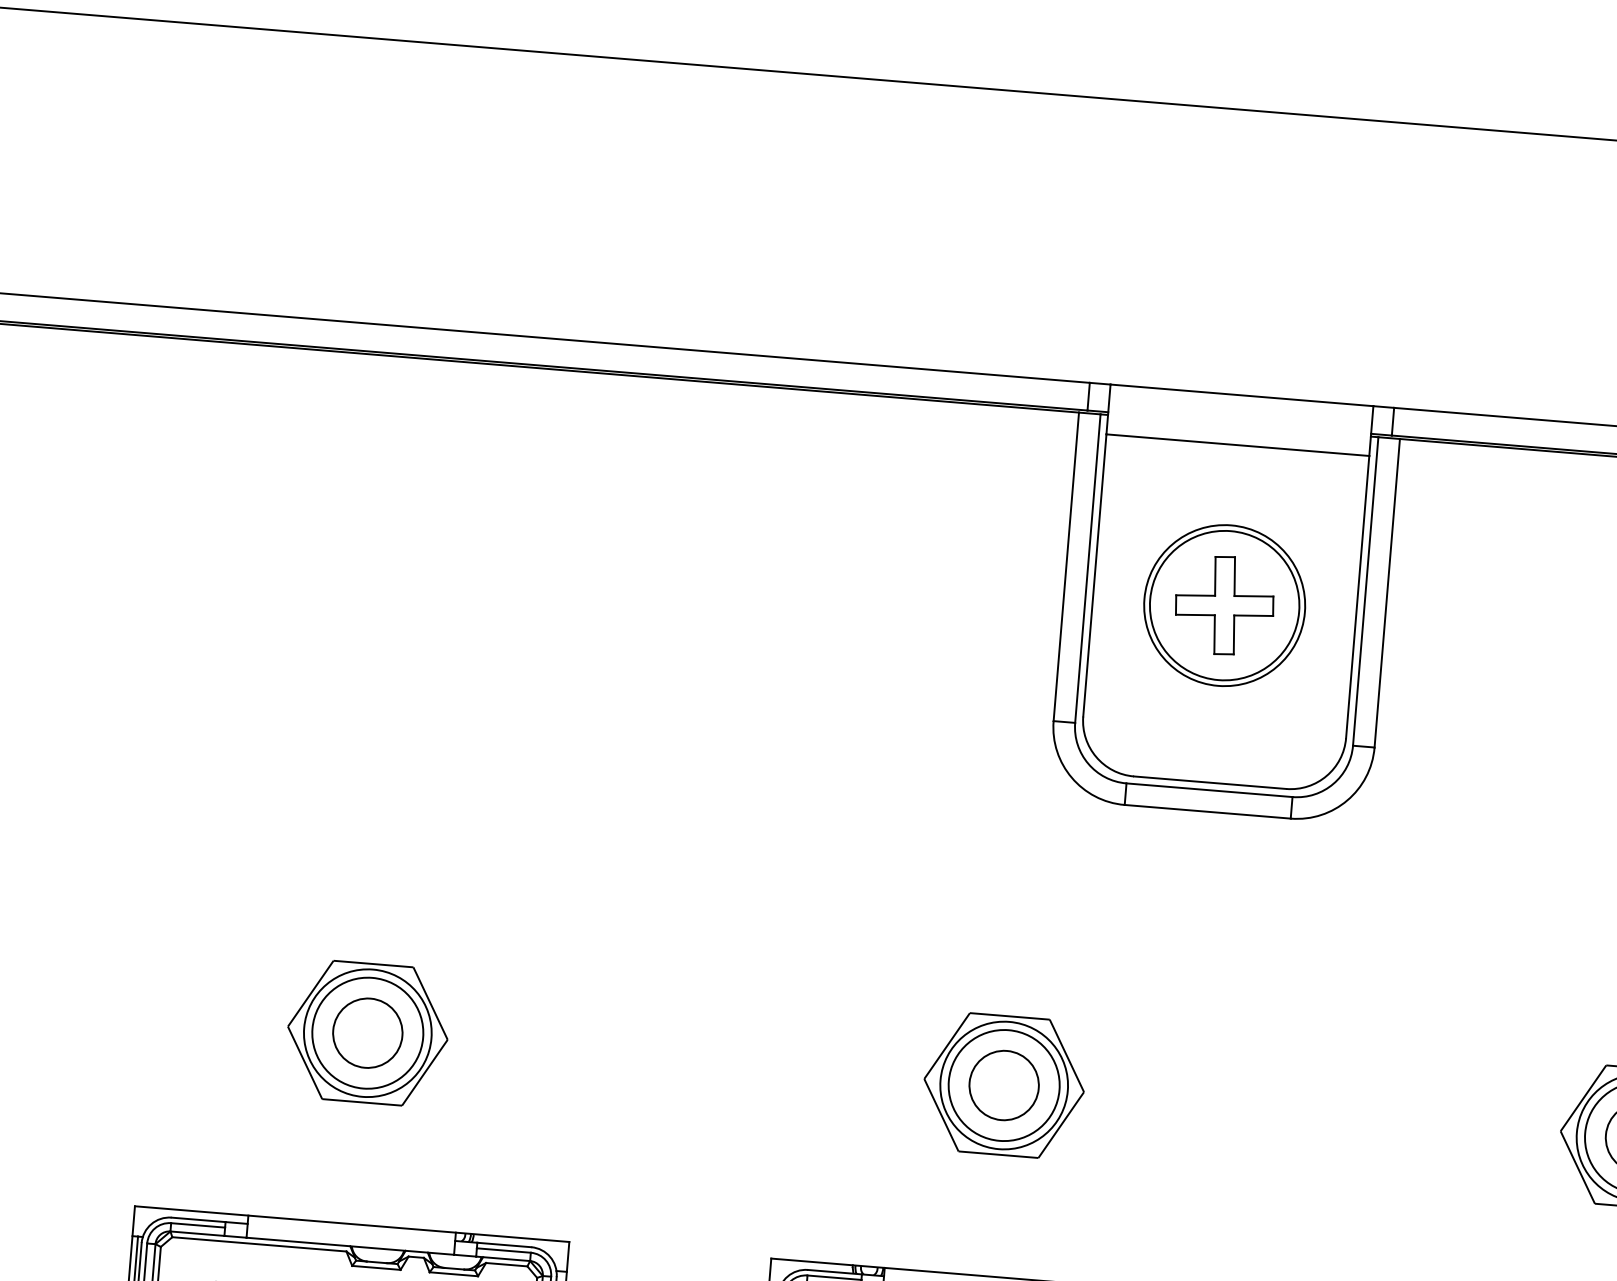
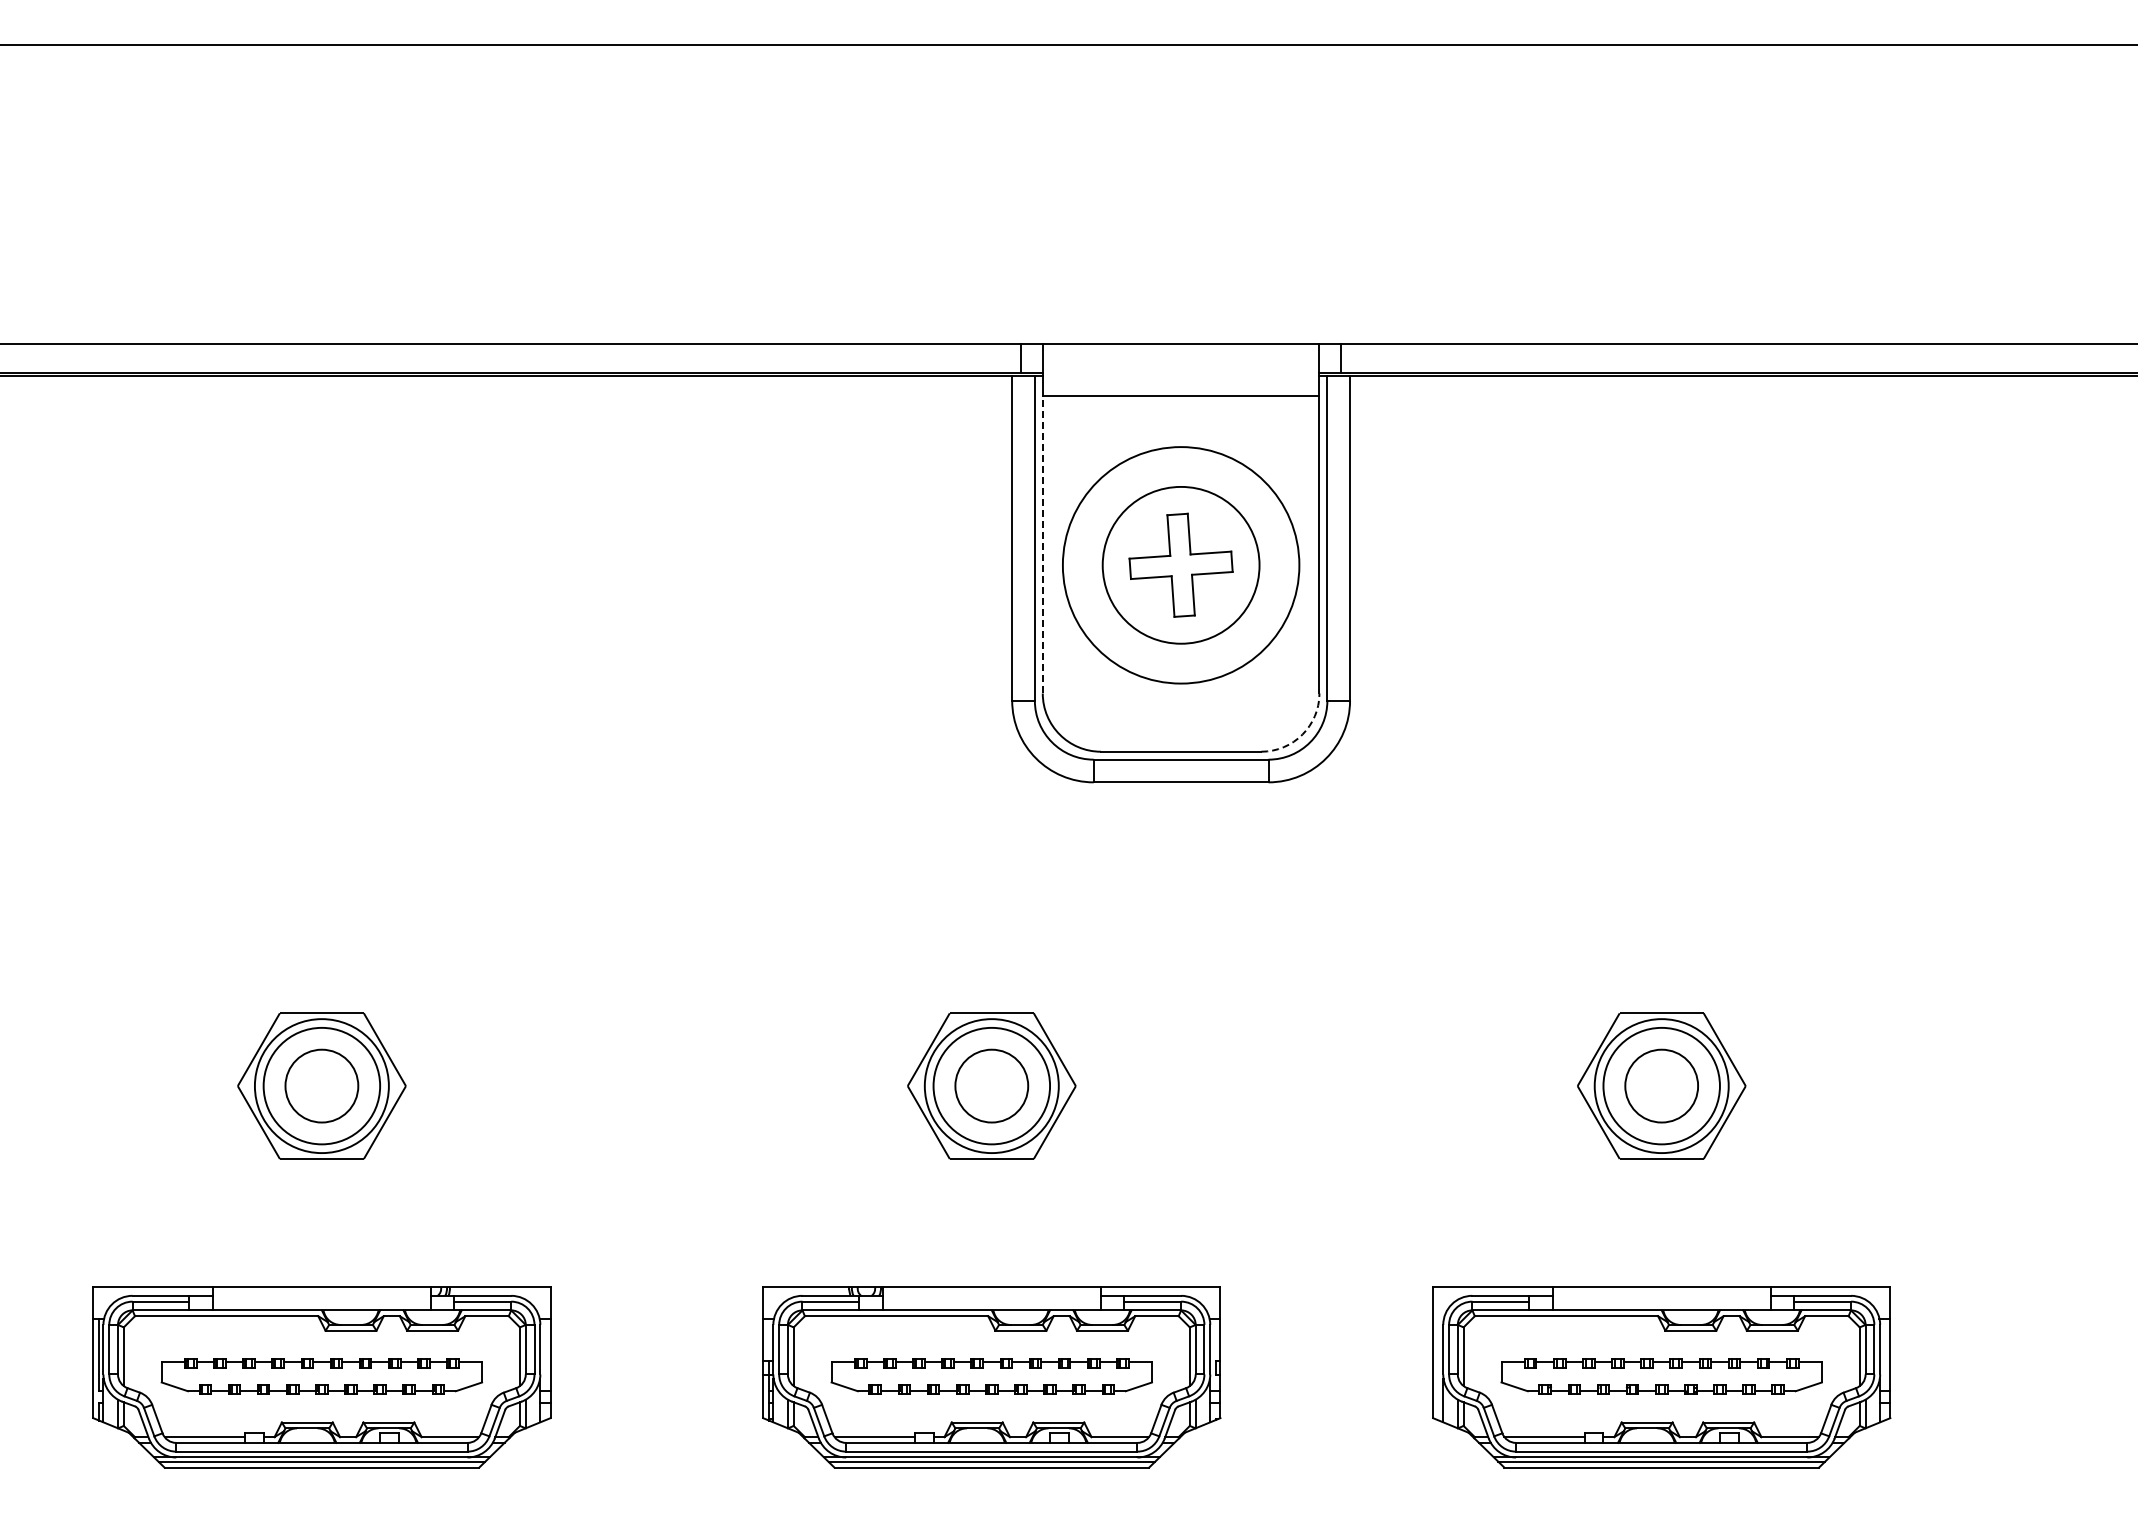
line: (1094, 575) -> (1042, 544), solid -> dashed
circle: (1224, 604) -> (1180, 564), size x1.4
arc: (1326, 775) -> (1302, 734), solid -> dashed

